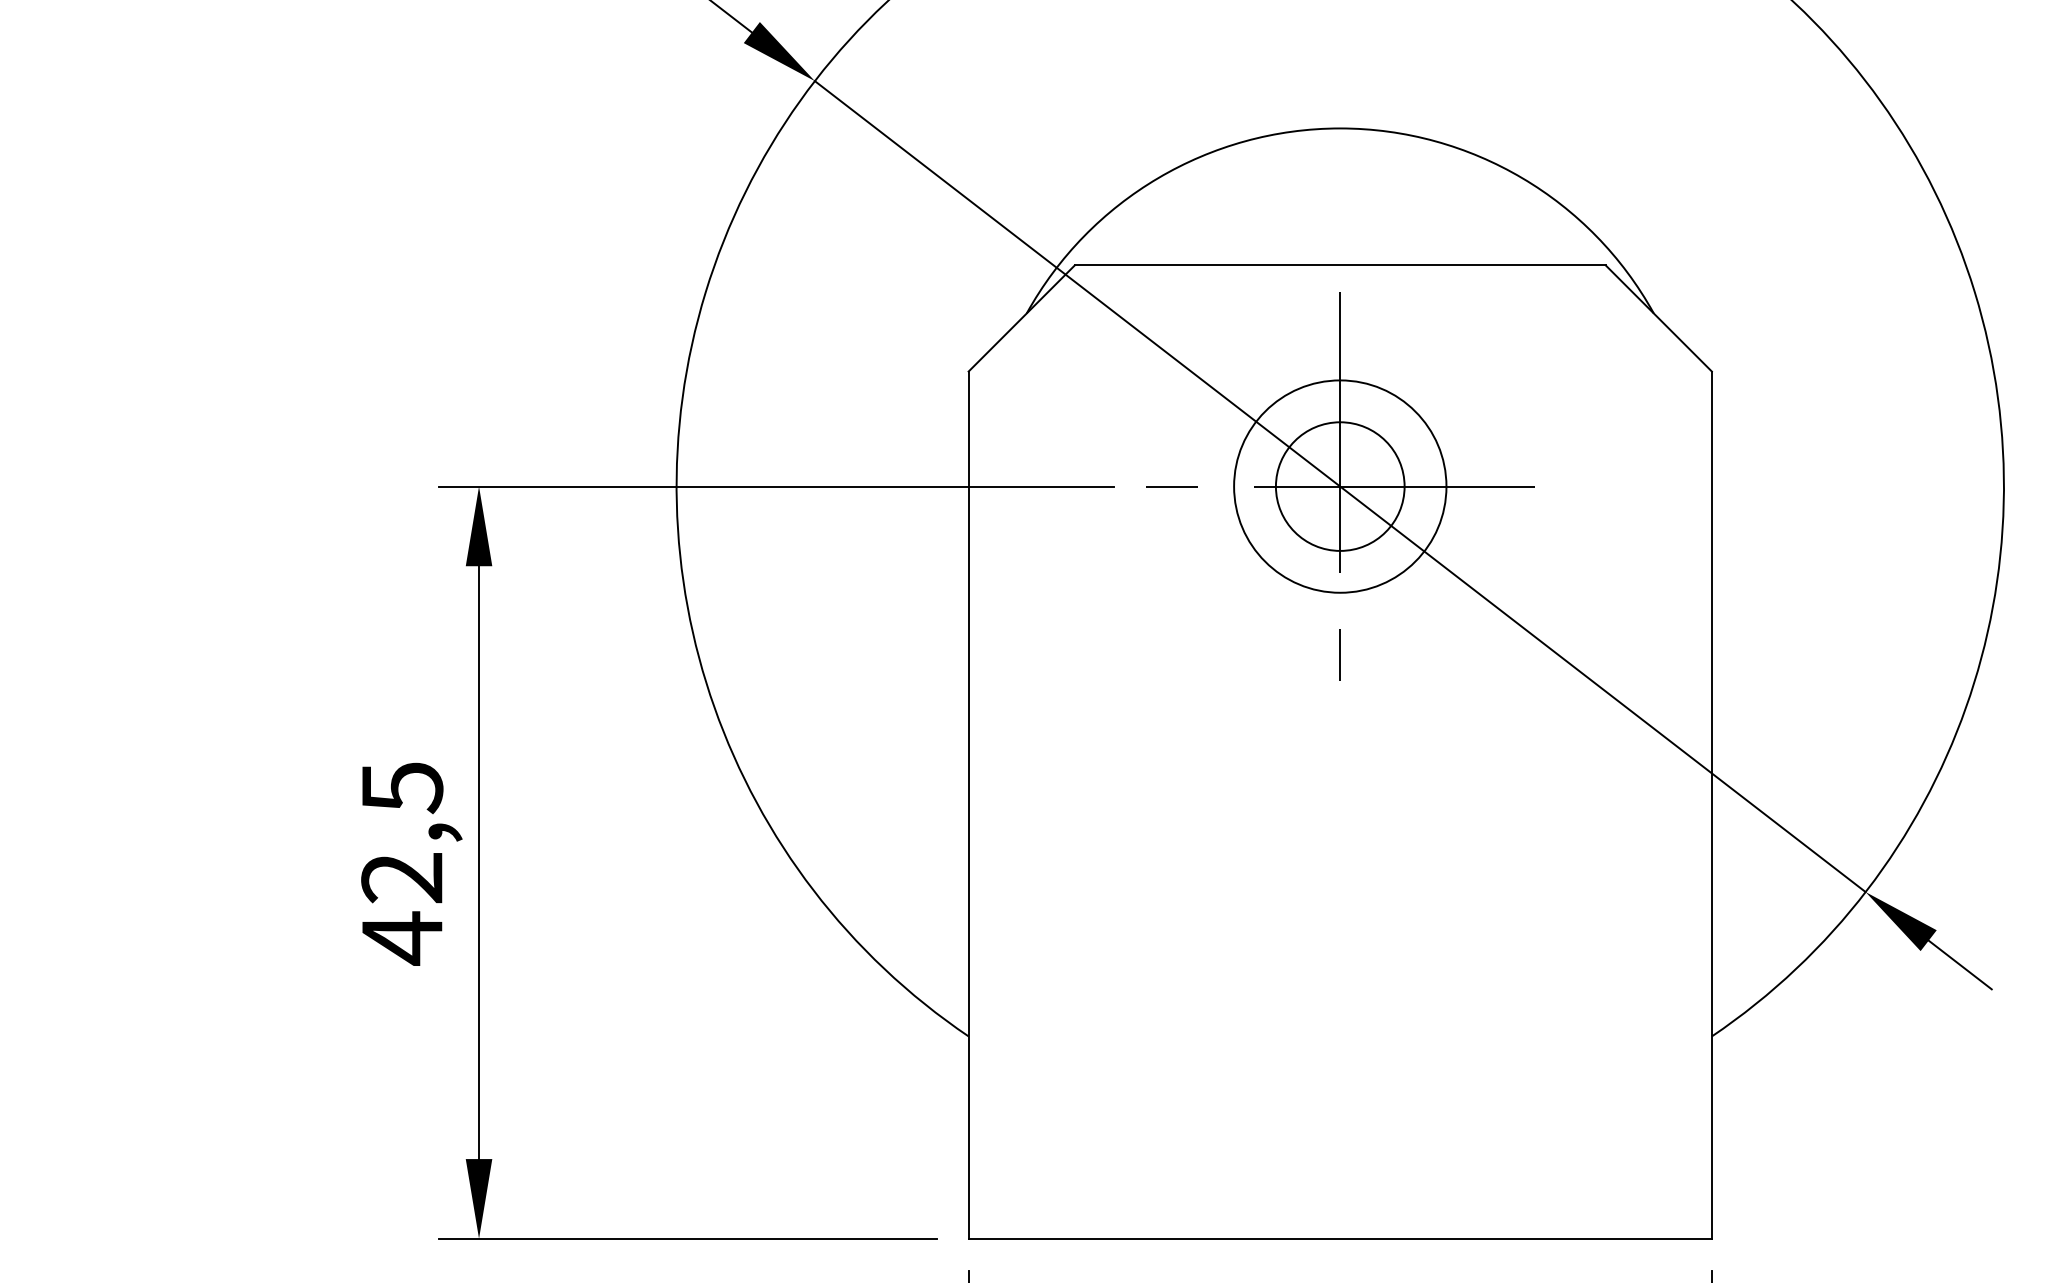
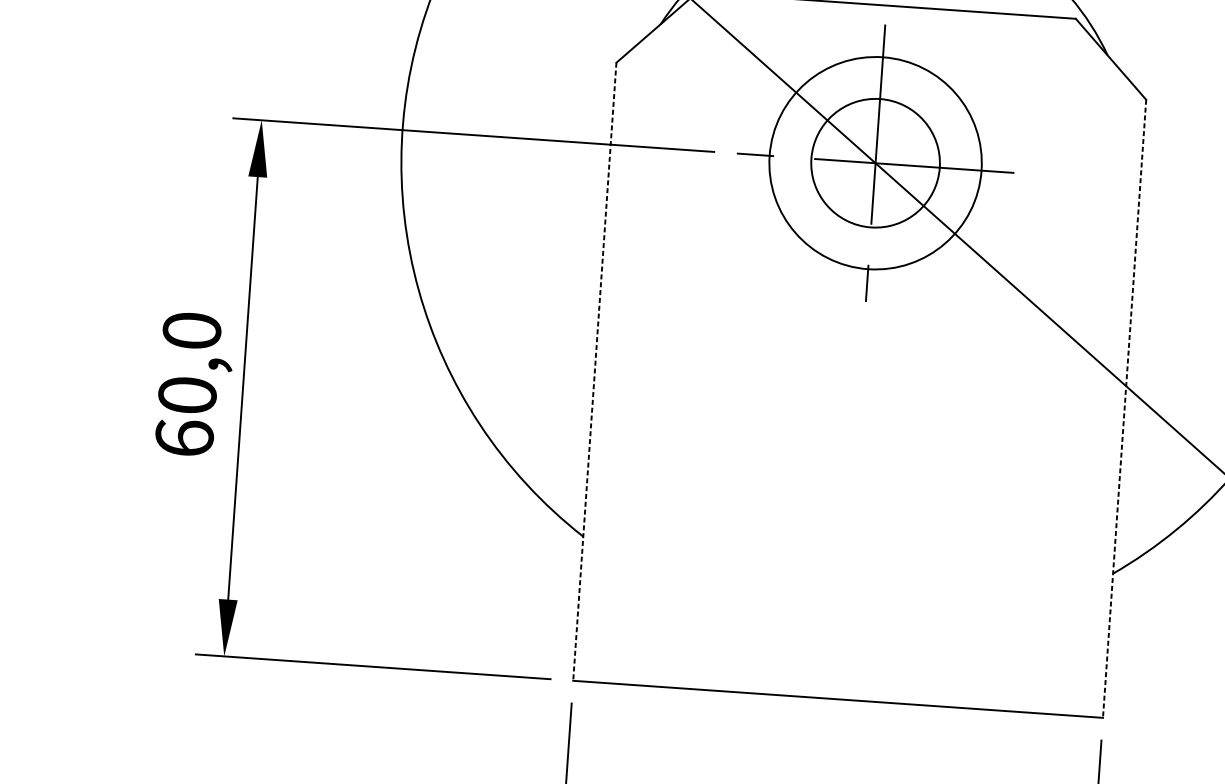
circle: (1339, 486) -> (875, 163), size x1.4
circle: (1340, 486) -> (875, 163), size x1.4
line: (968, 805) -> (594, 372), solid -> dashed
line: (1711, 805) -> (1124, 409), solid -> dashed
text: (402, 863) -> (188, 385), 42,5 -> 60,0

